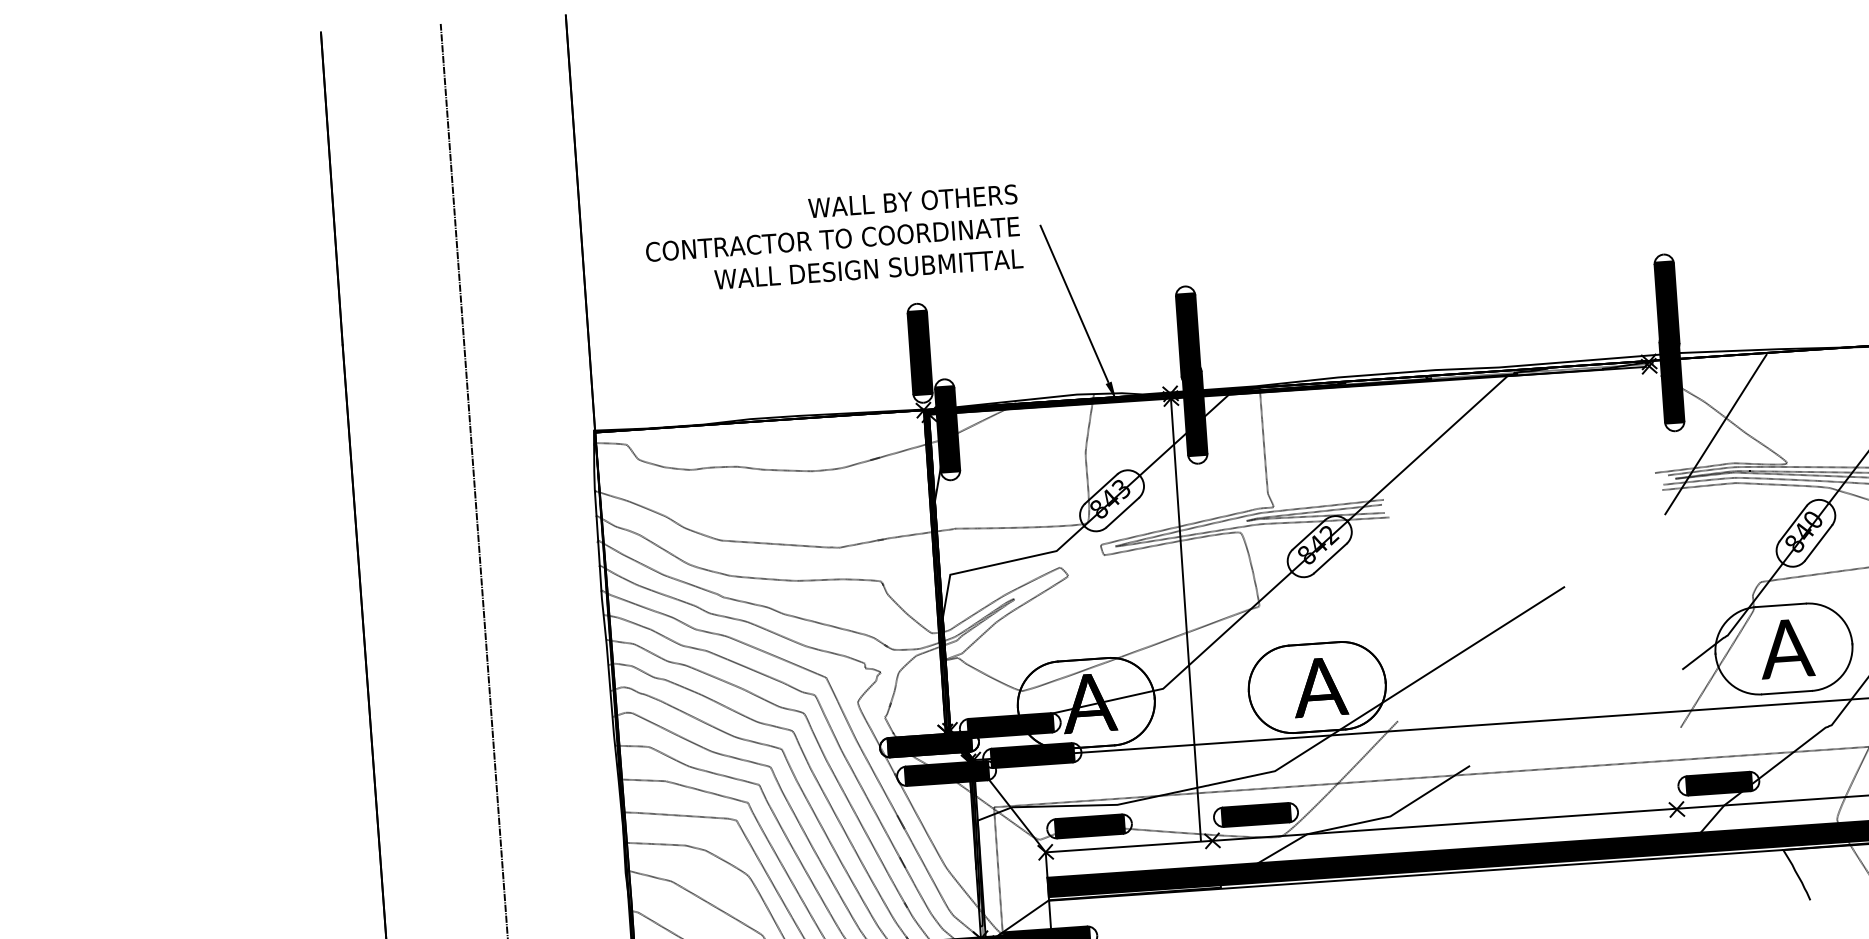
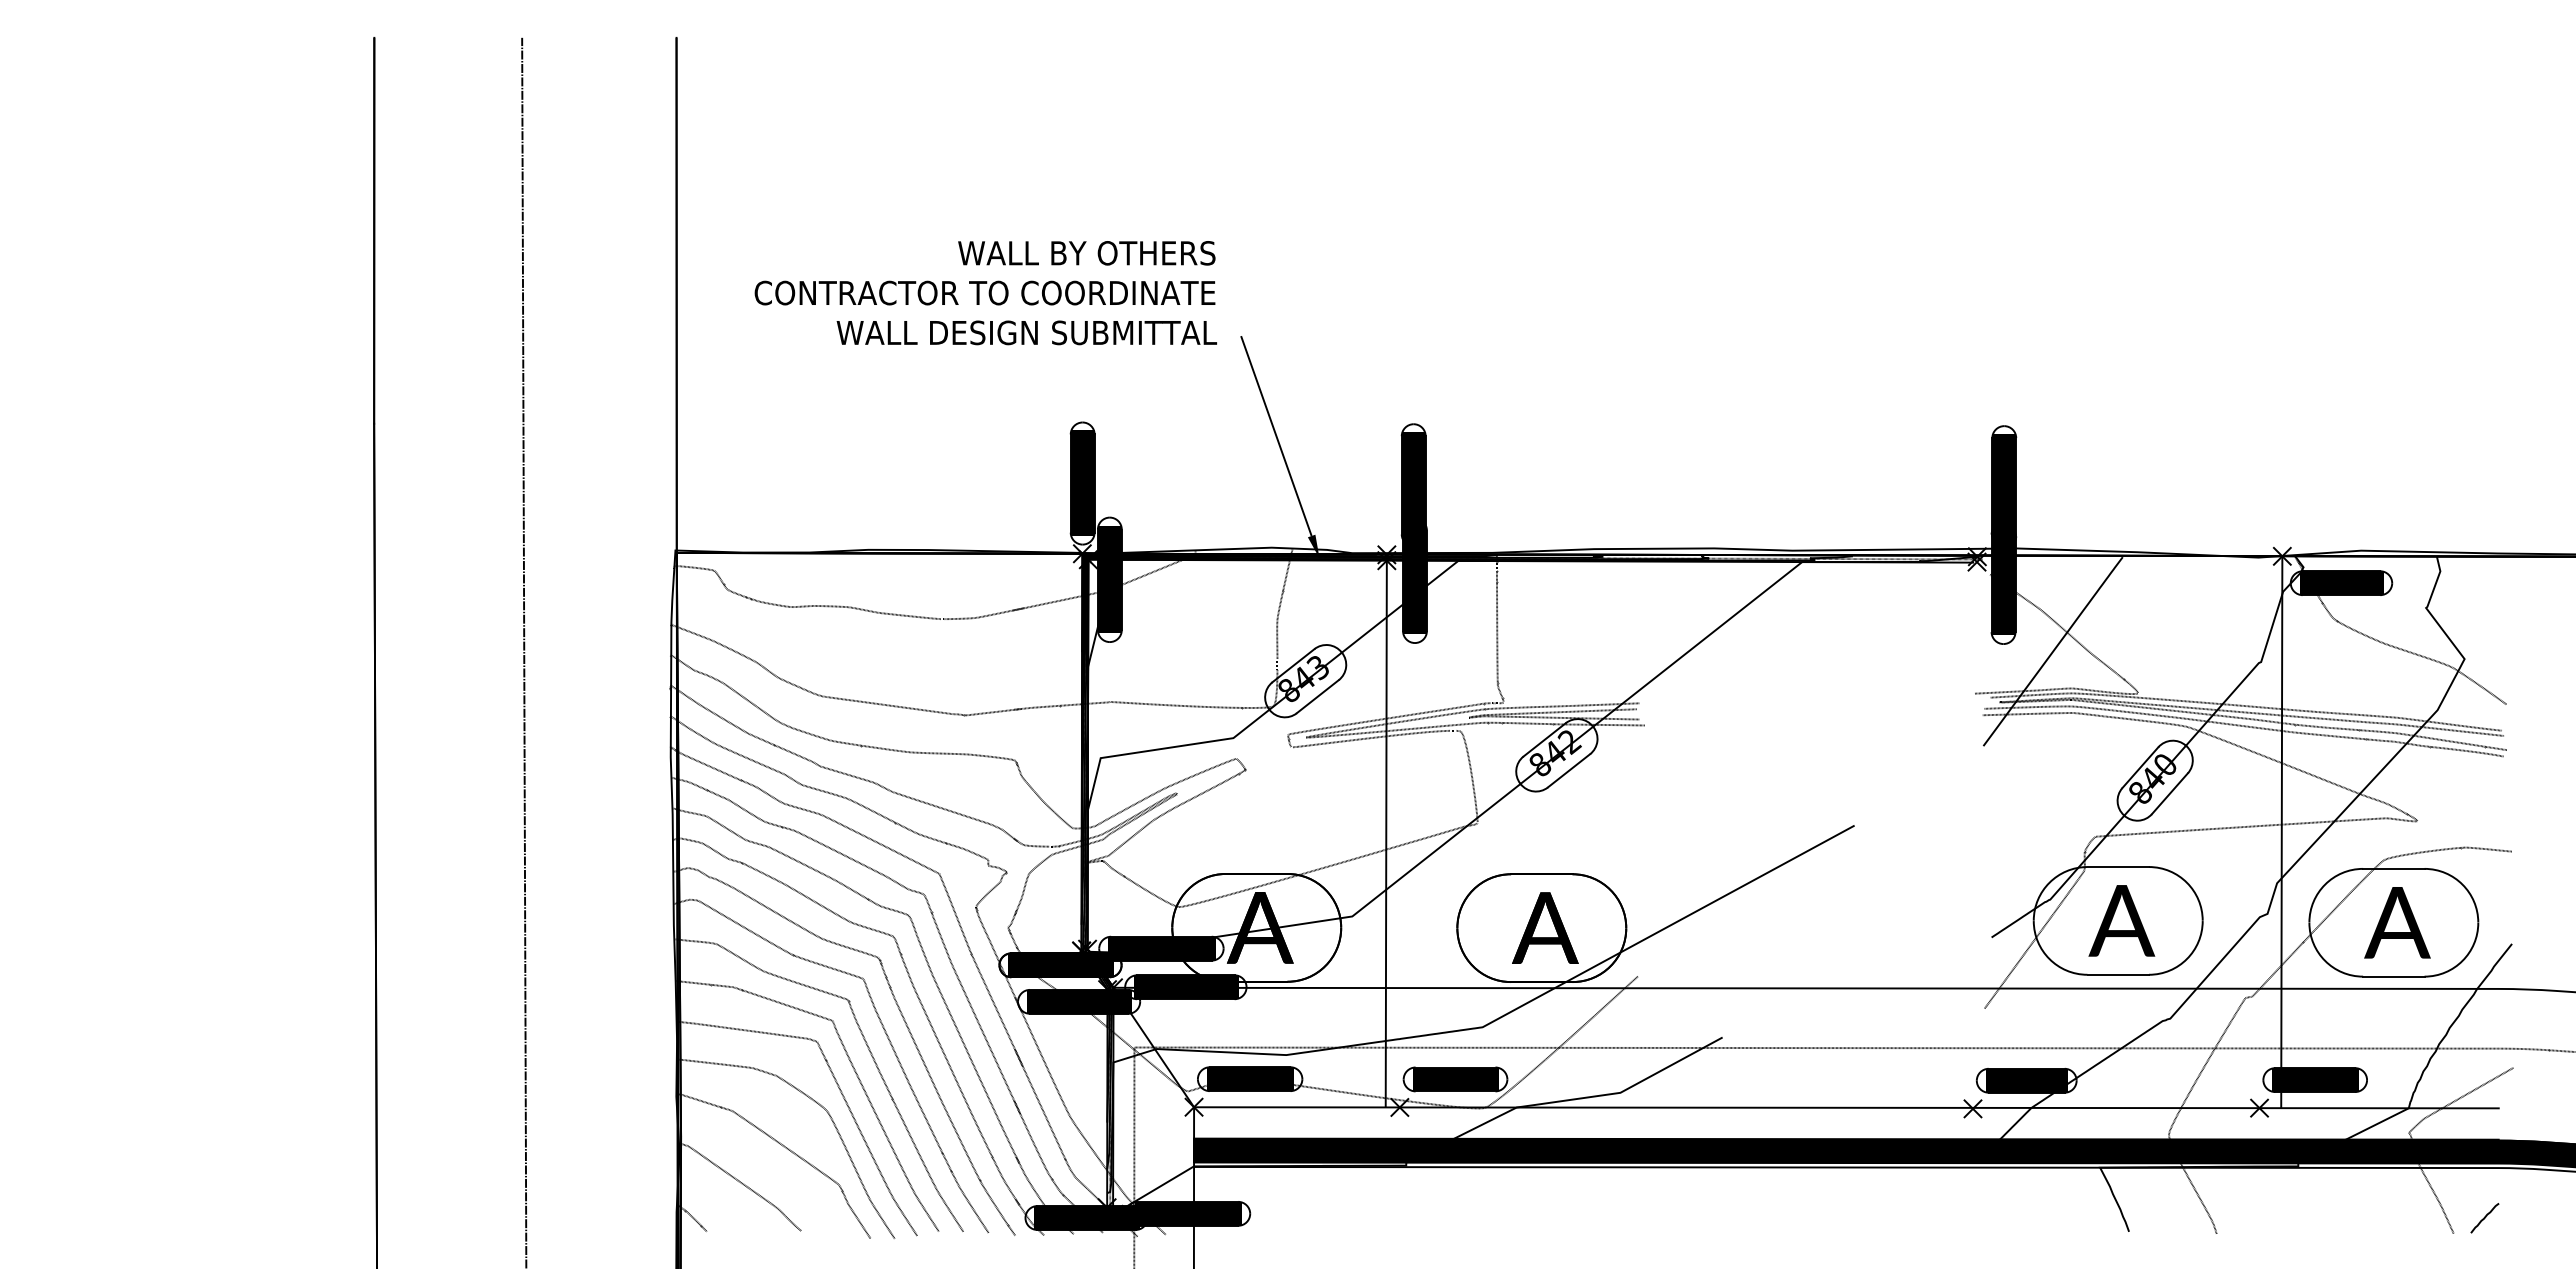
text: (833, 239) -> (985, 293), moved

